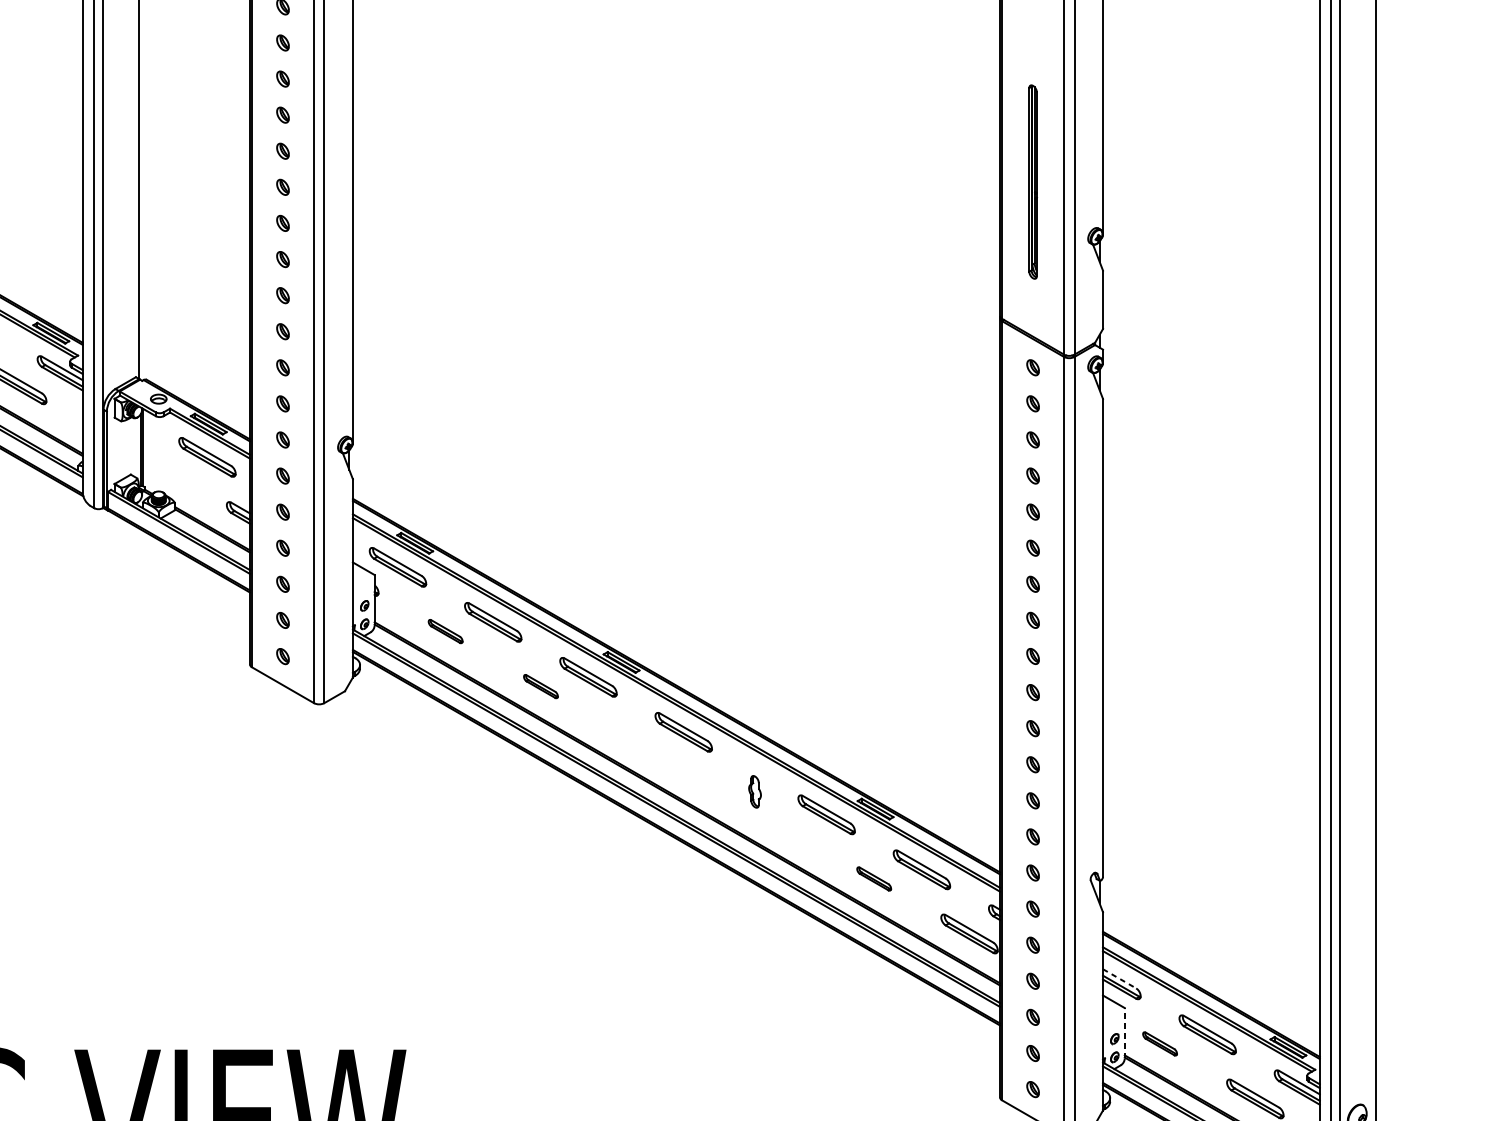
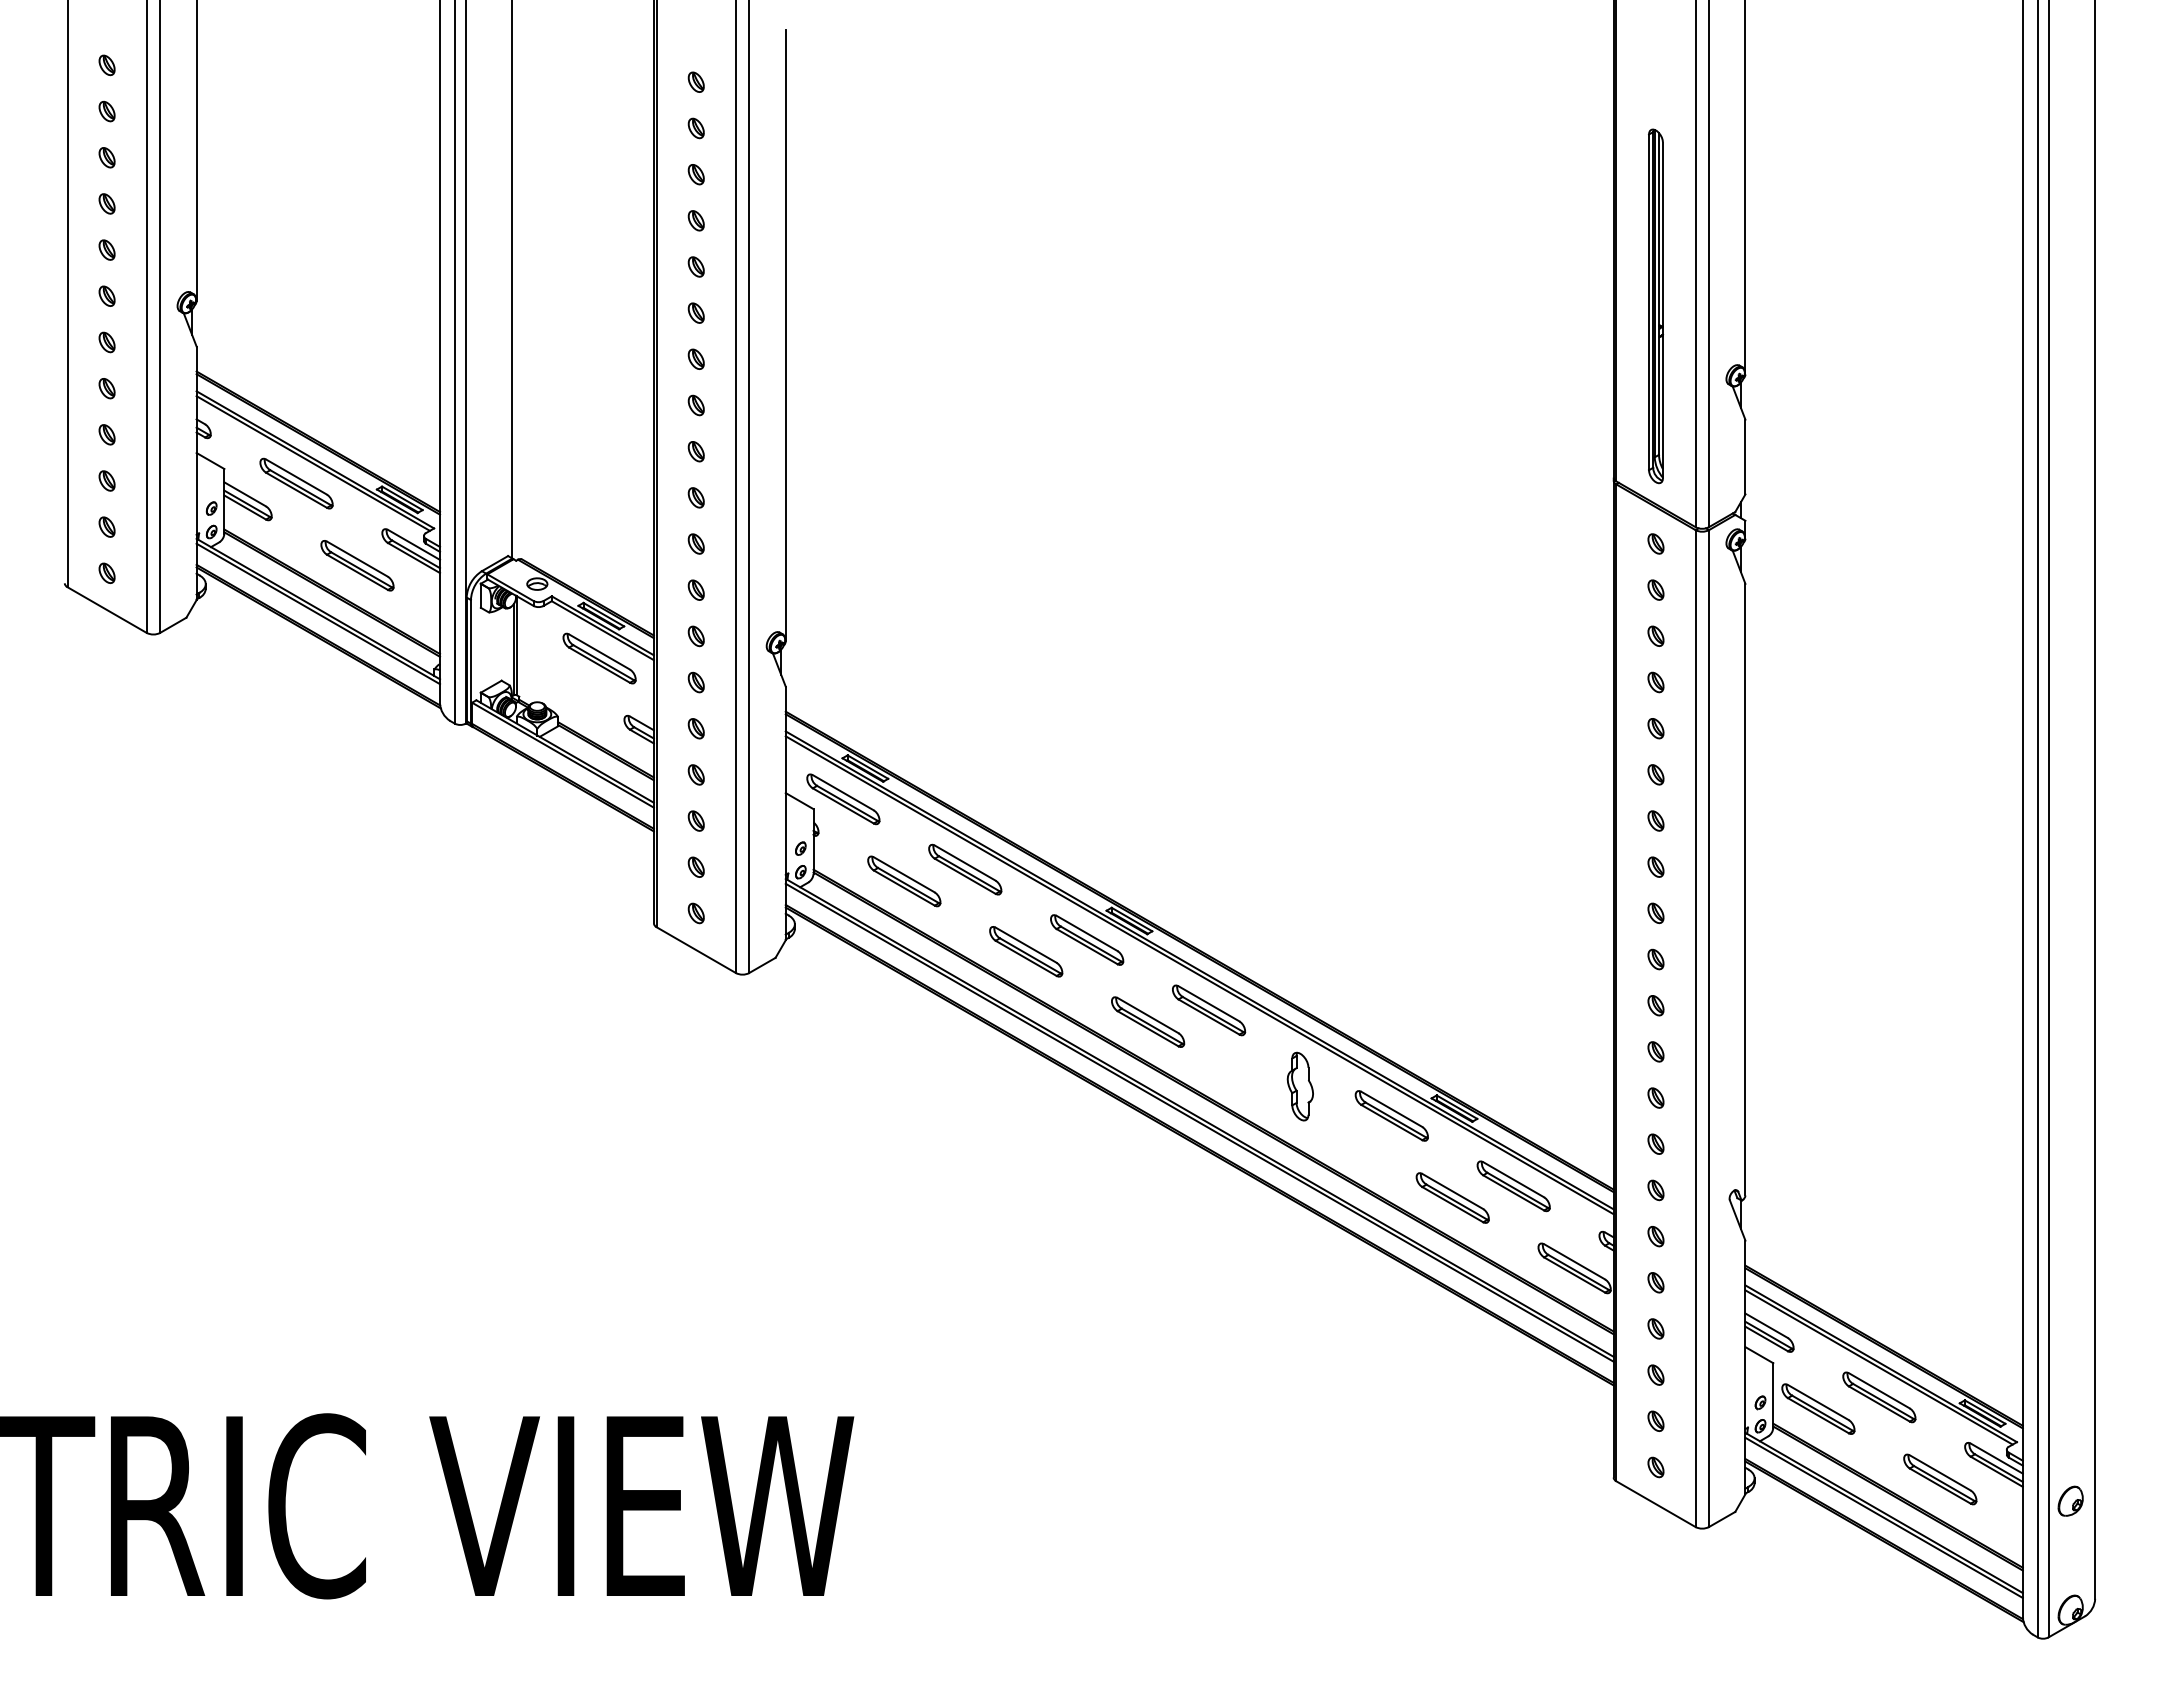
part: (1032, 182) -> (1655, 306), size x1.43
part: (445, 631) -> (904, 881), size x1.67
part: (541, 686) -> (1026, 951), size x1.67
part: (636, 741) -> (1148, 1021), added
part: (754, 791) -> (1299, 1086), size x1.67
part: (874, 878) -> (1452, 1197), size x1.67
line: (1119, 978) -> (1766, 1325), dashed -> solid
line: (1124, 1032) -> (1773, 1394), dashed -> solid
part: (1160, 1043) -> (1818, 1408), size x1.67

